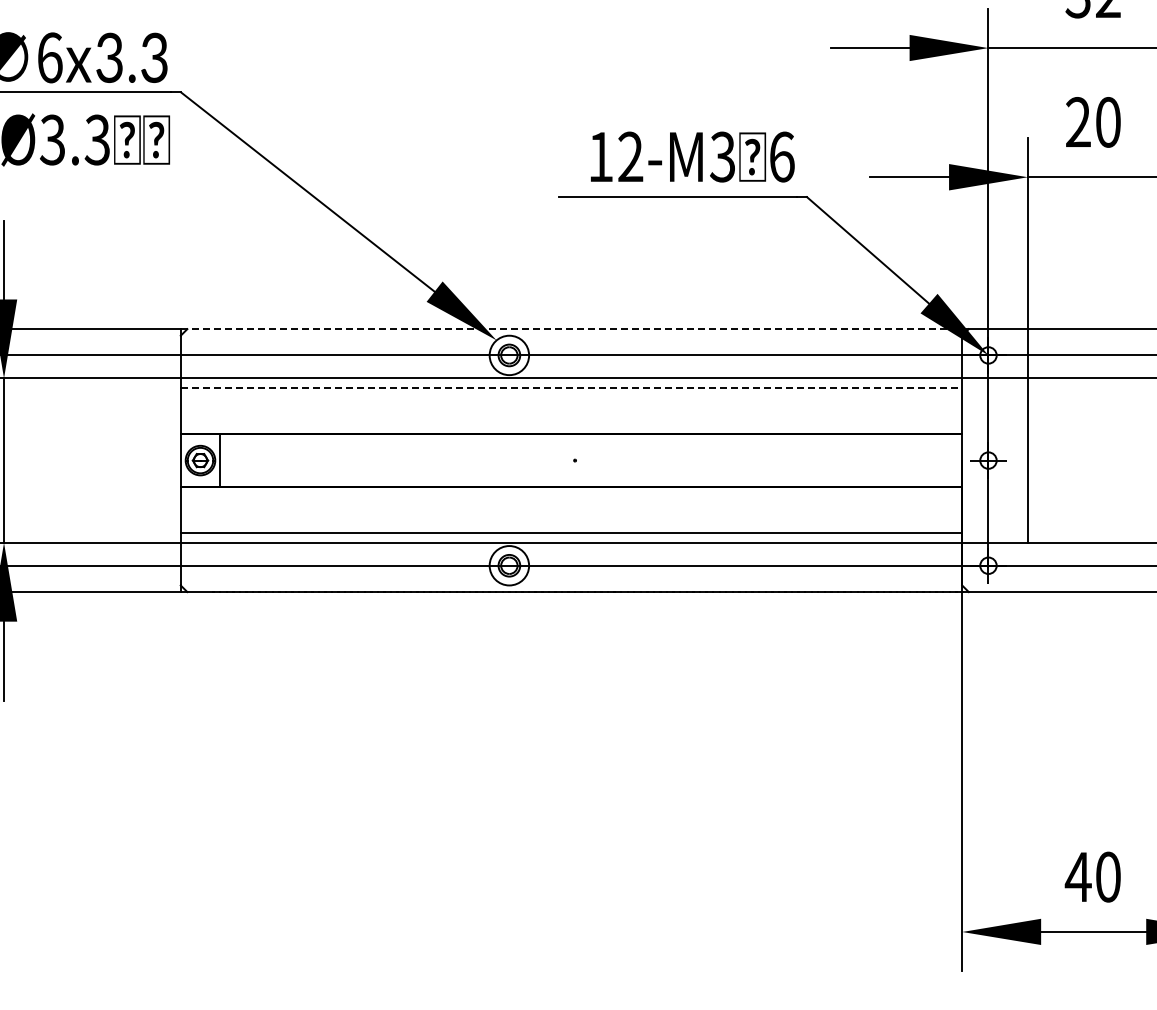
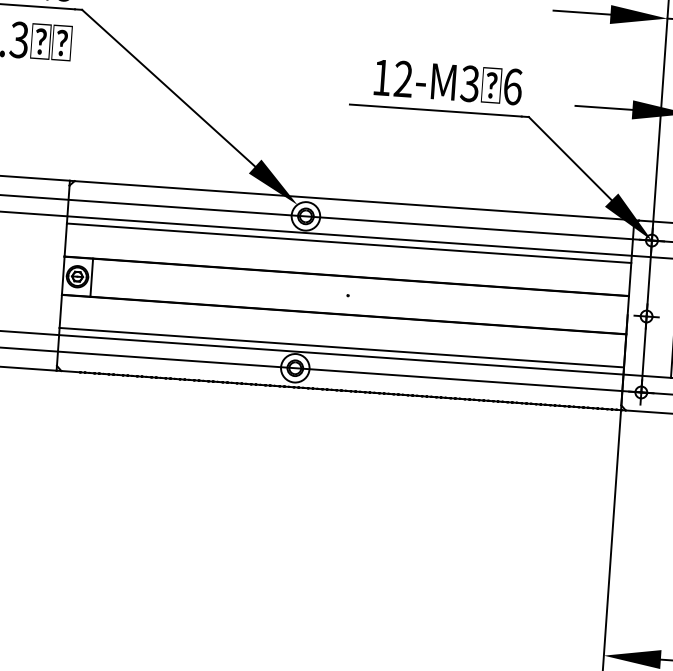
line: (578, 329) -> (357, 201), dashed -> solid
line: (571, 388) -> (349, 243), dashed -> solid

